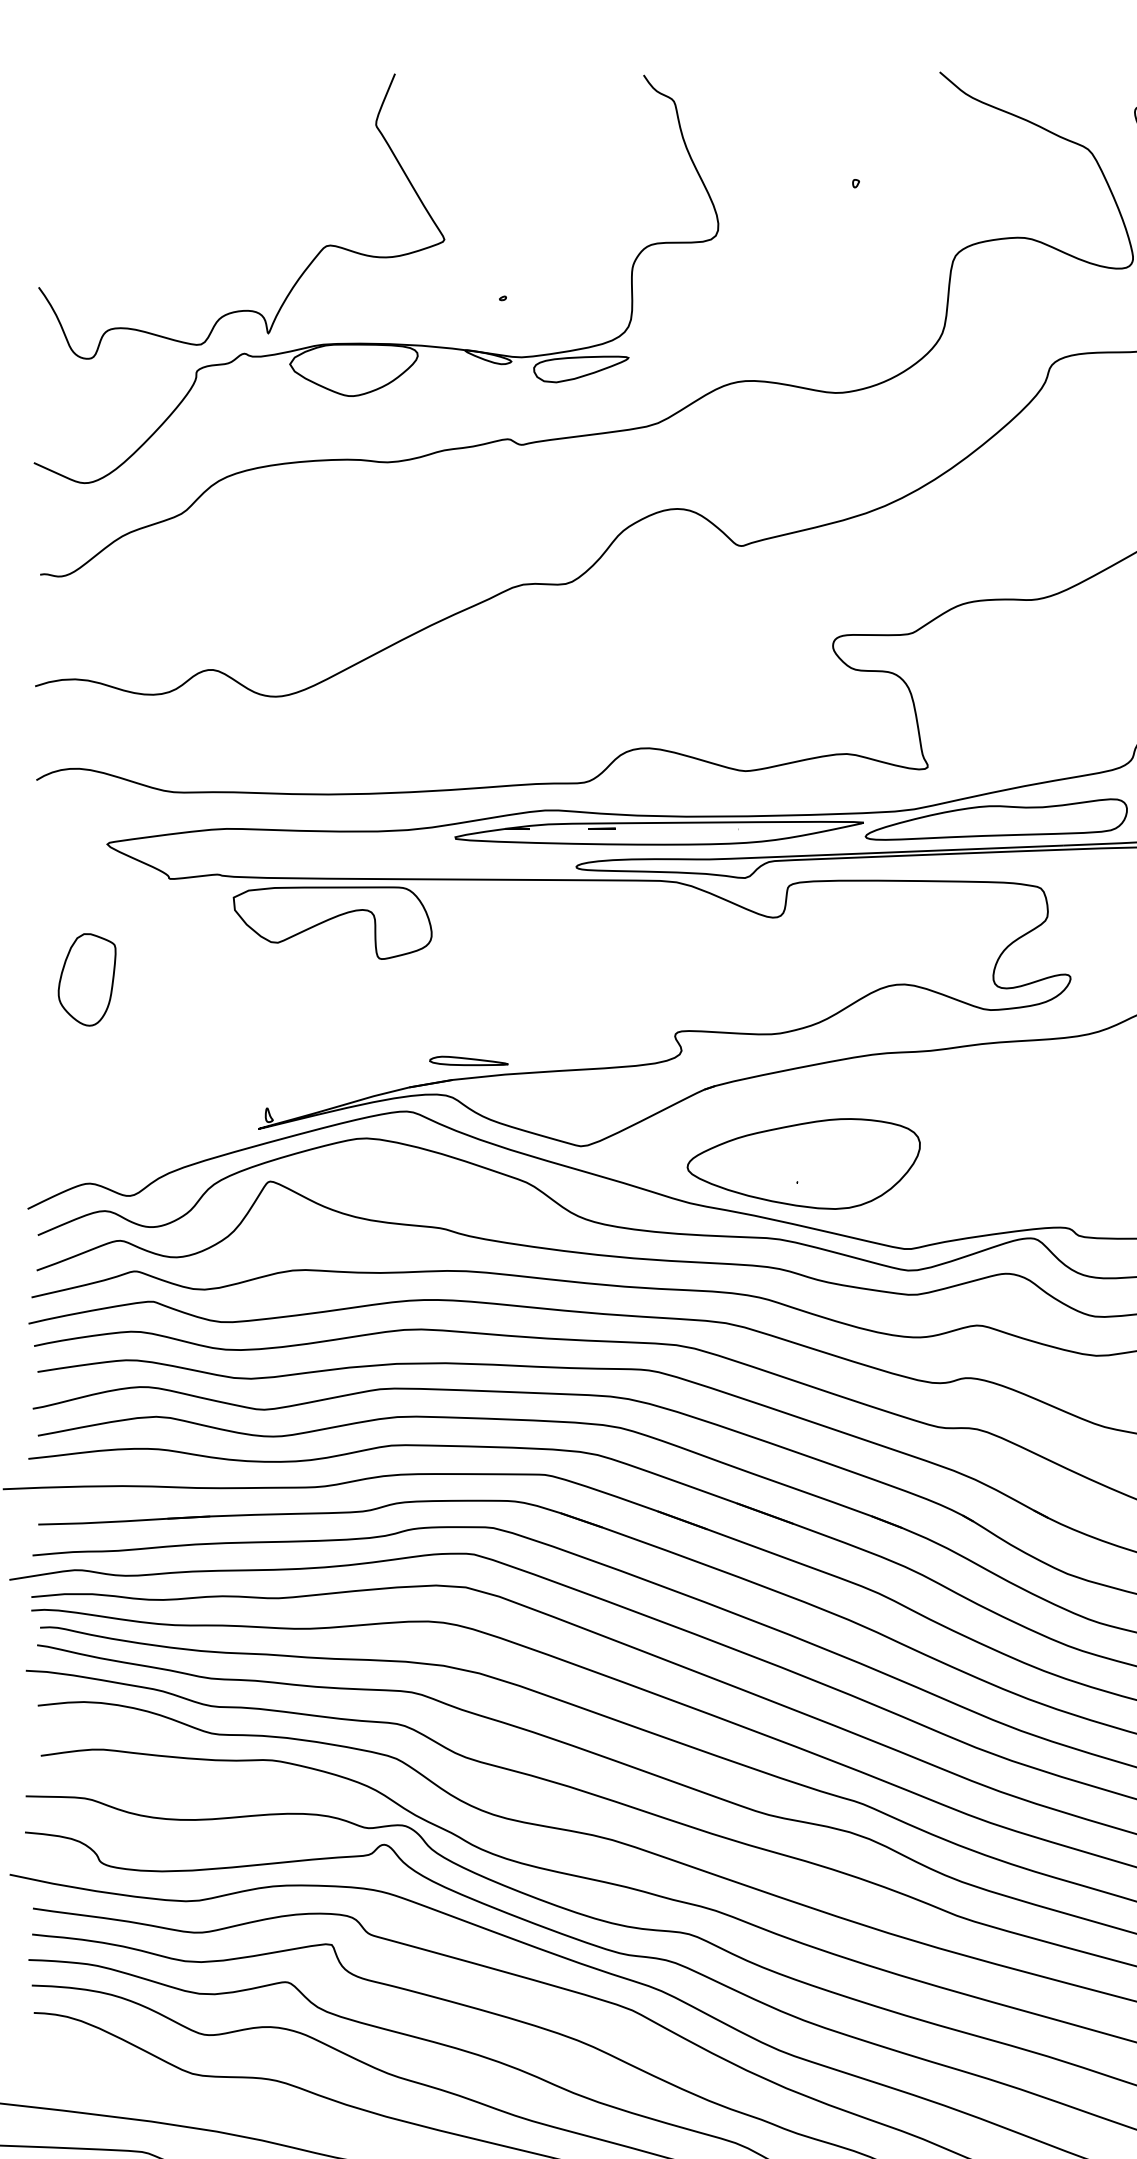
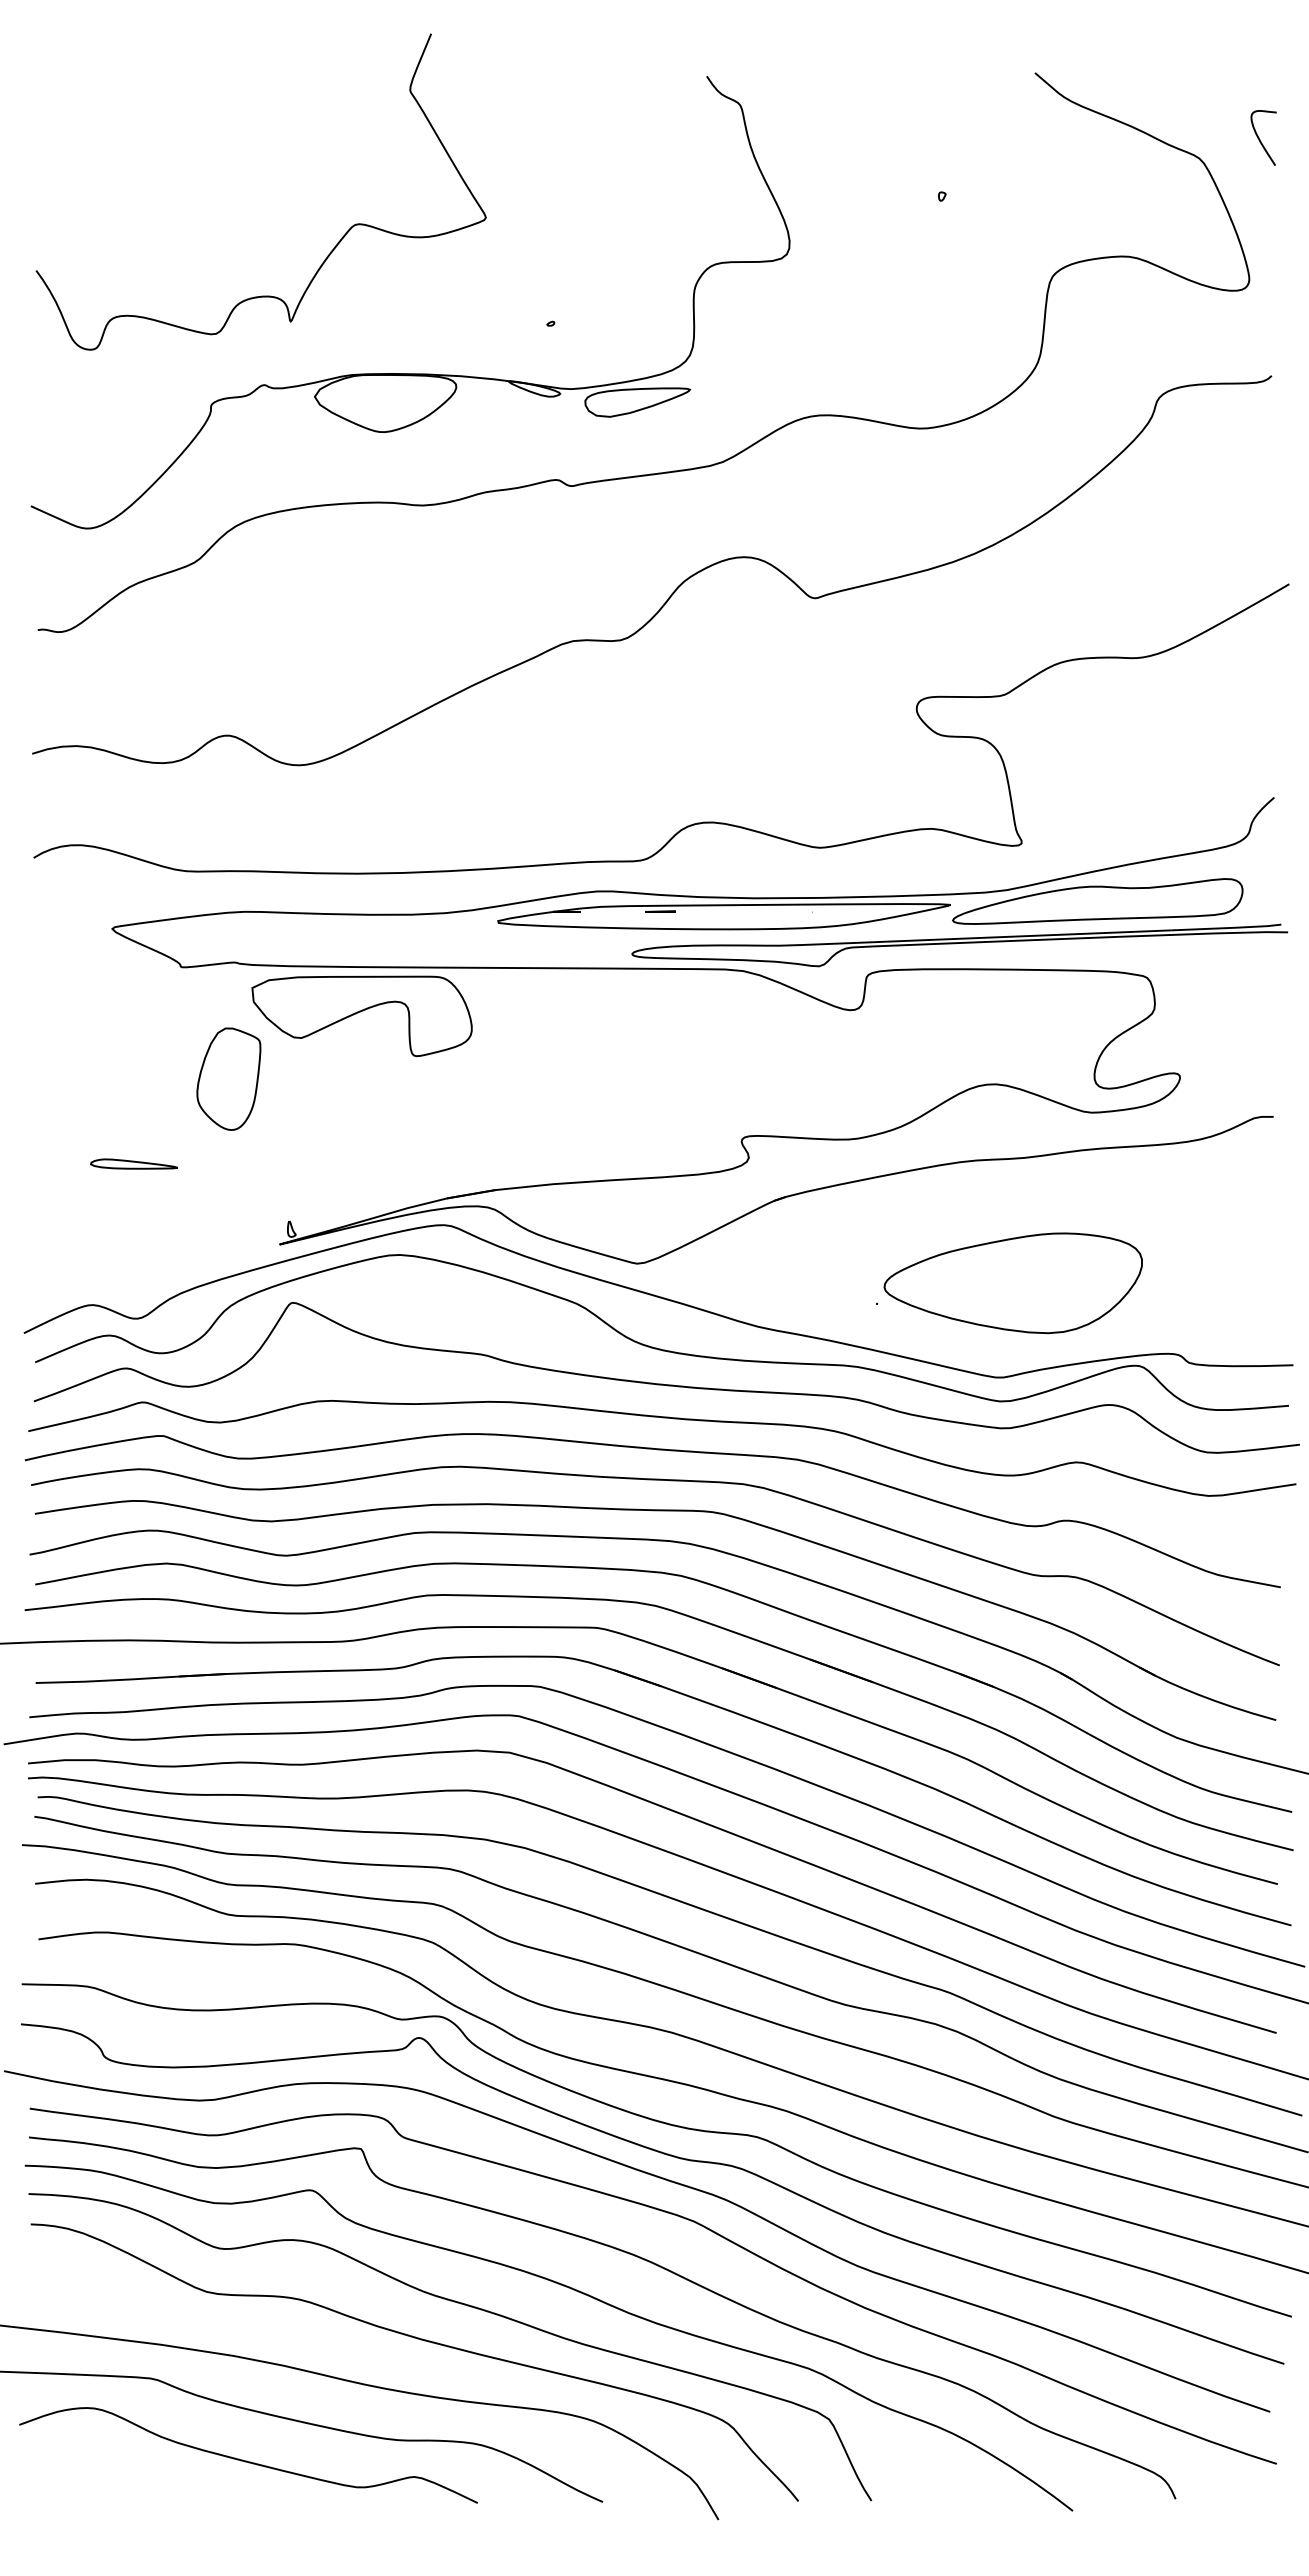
curve: (304, 270) -> (330, 251), moved
part: (86, 979) -> (228, 1078), moved
part: (468, 1060) -> (133, 1163), moved
part: (803, 1164) -> (1012, 1283), moved

